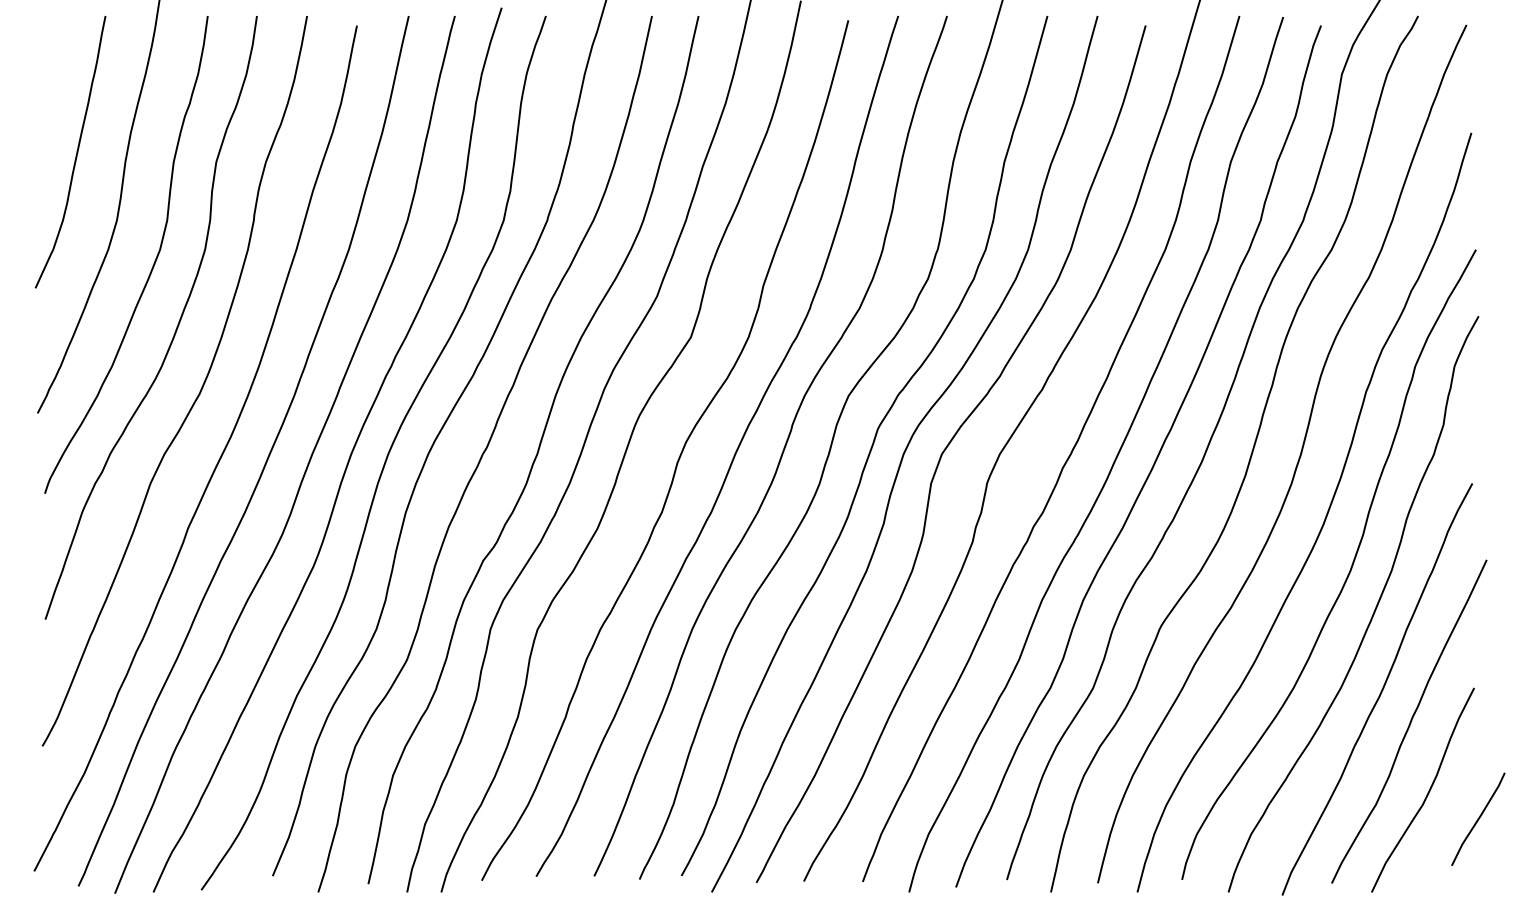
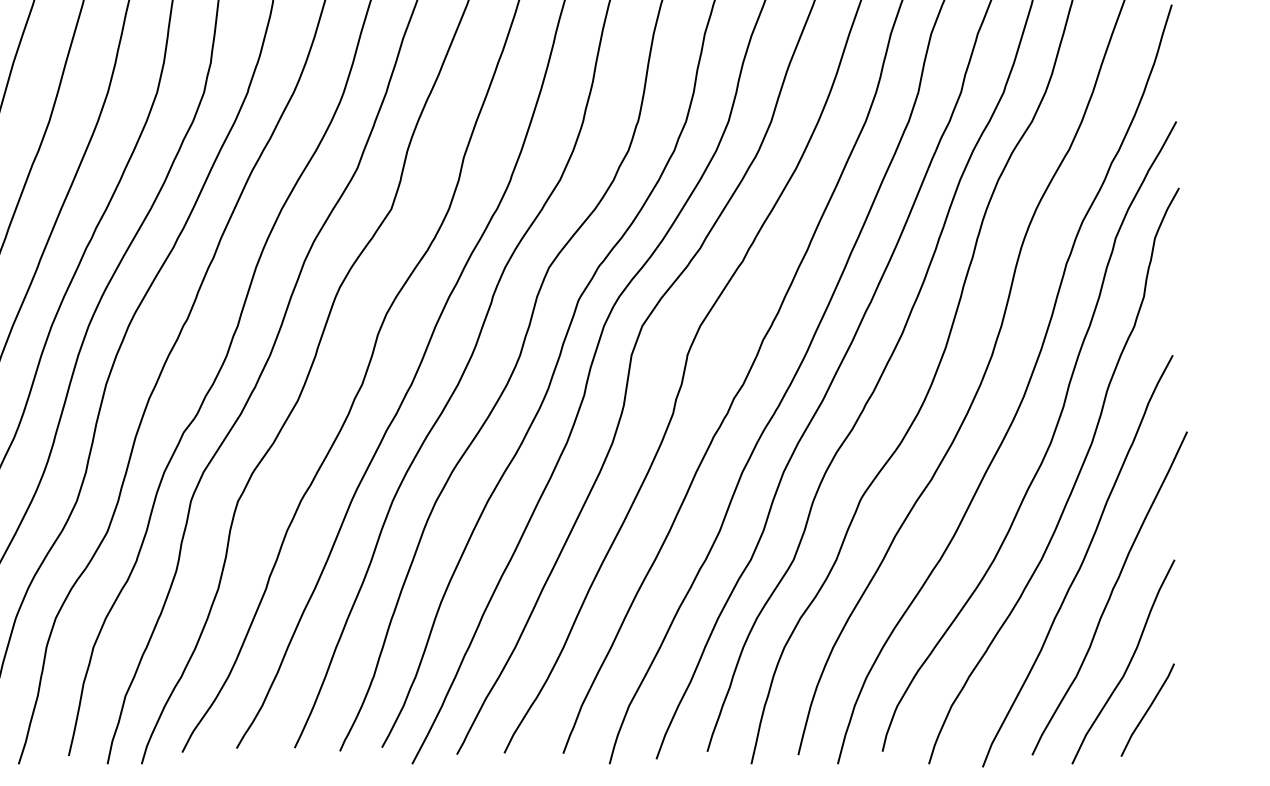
line: (1478, 818) -> (1147, 709), moved

